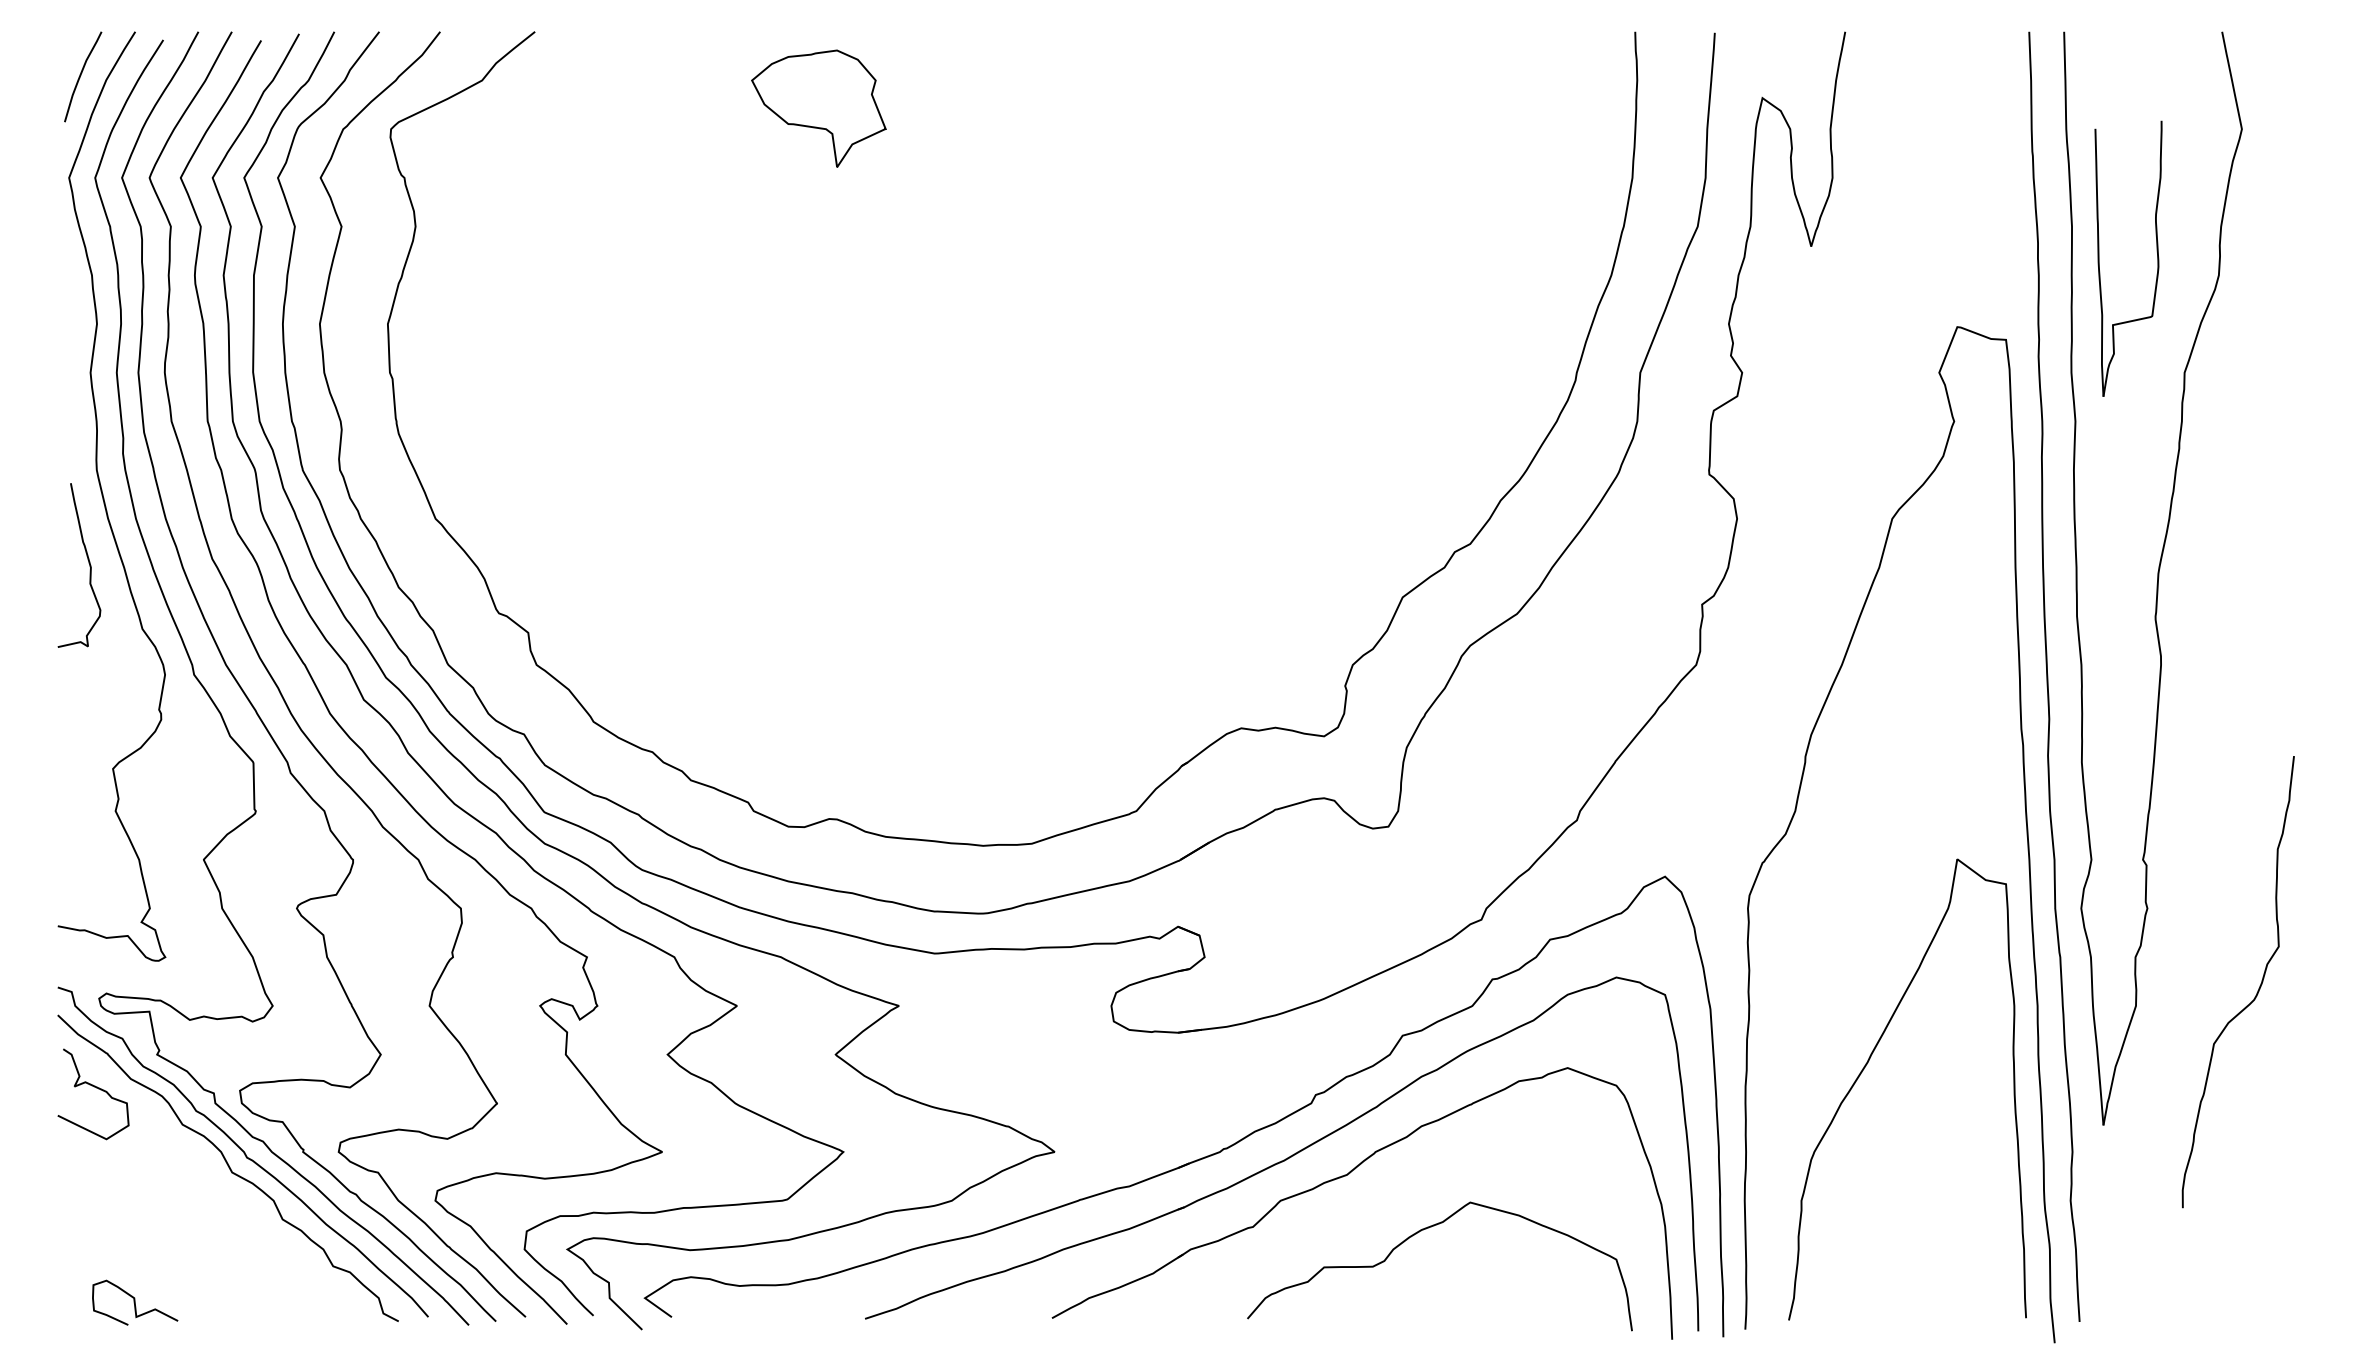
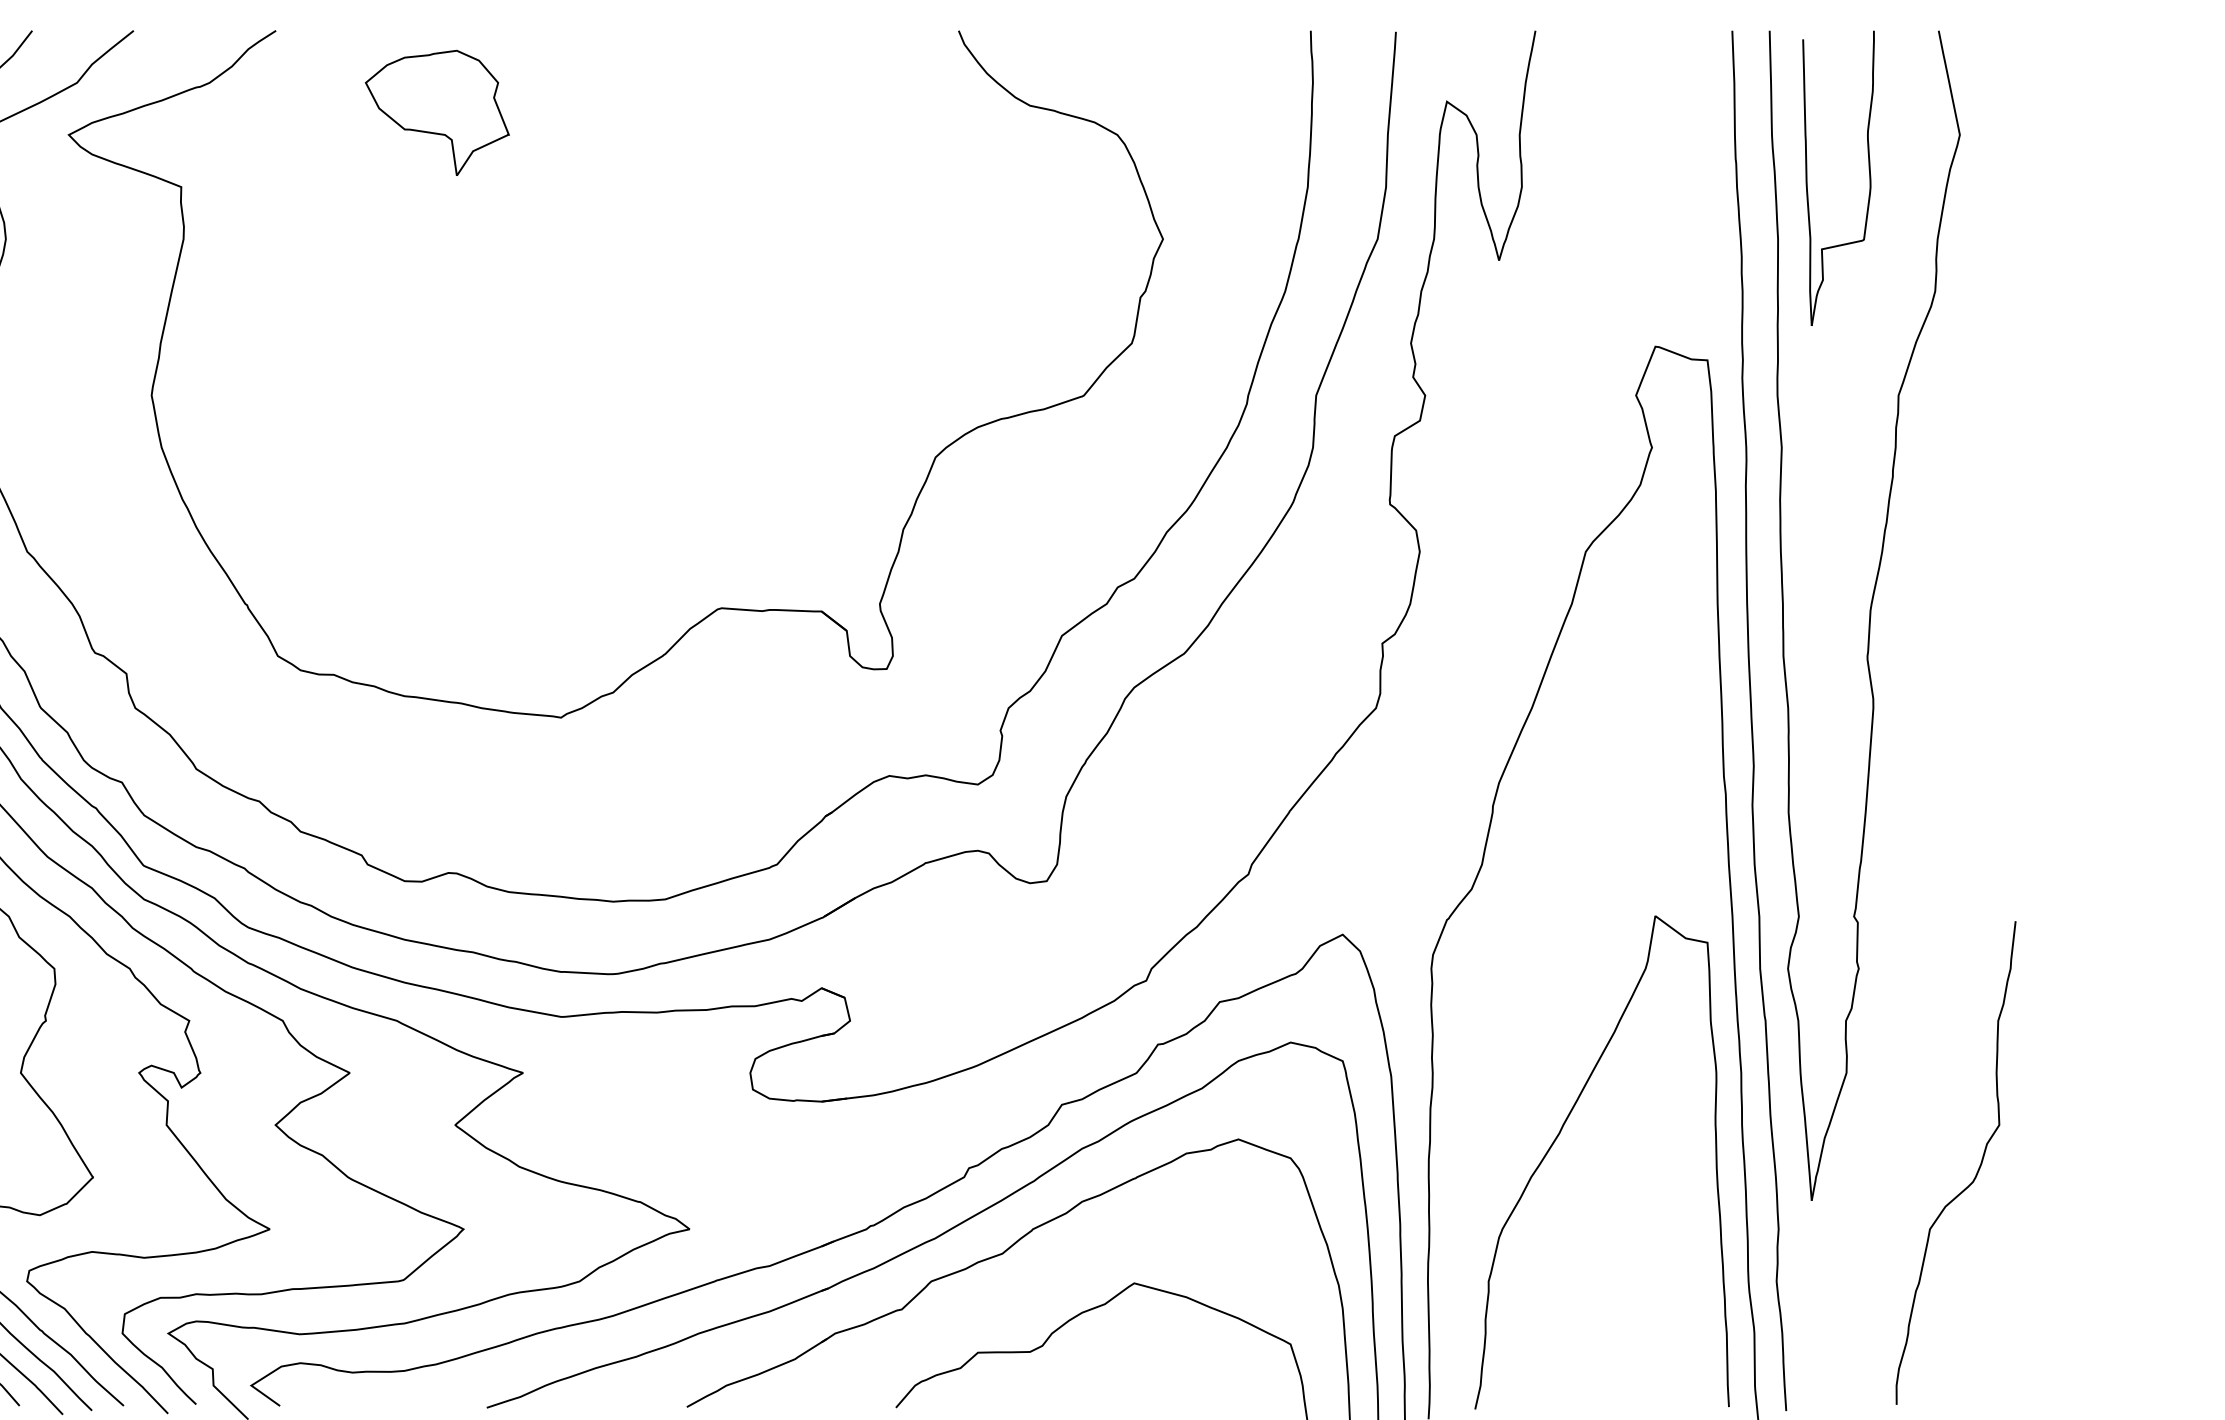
part: (2156, 251) -> (1868, 170), moved
part: (1080, 571) -> (717, 608), added
curve: (2257, 990) -> (1976, 1172), moved

